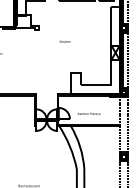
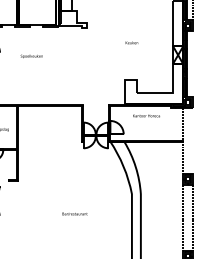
text: (64, 41) -> (131, 42), moved
line: (127, 60) -> (192, 64), removed
text: (89, 113) -> (146, 115), moved
line: (127, 124) -> (192, 140), removed

